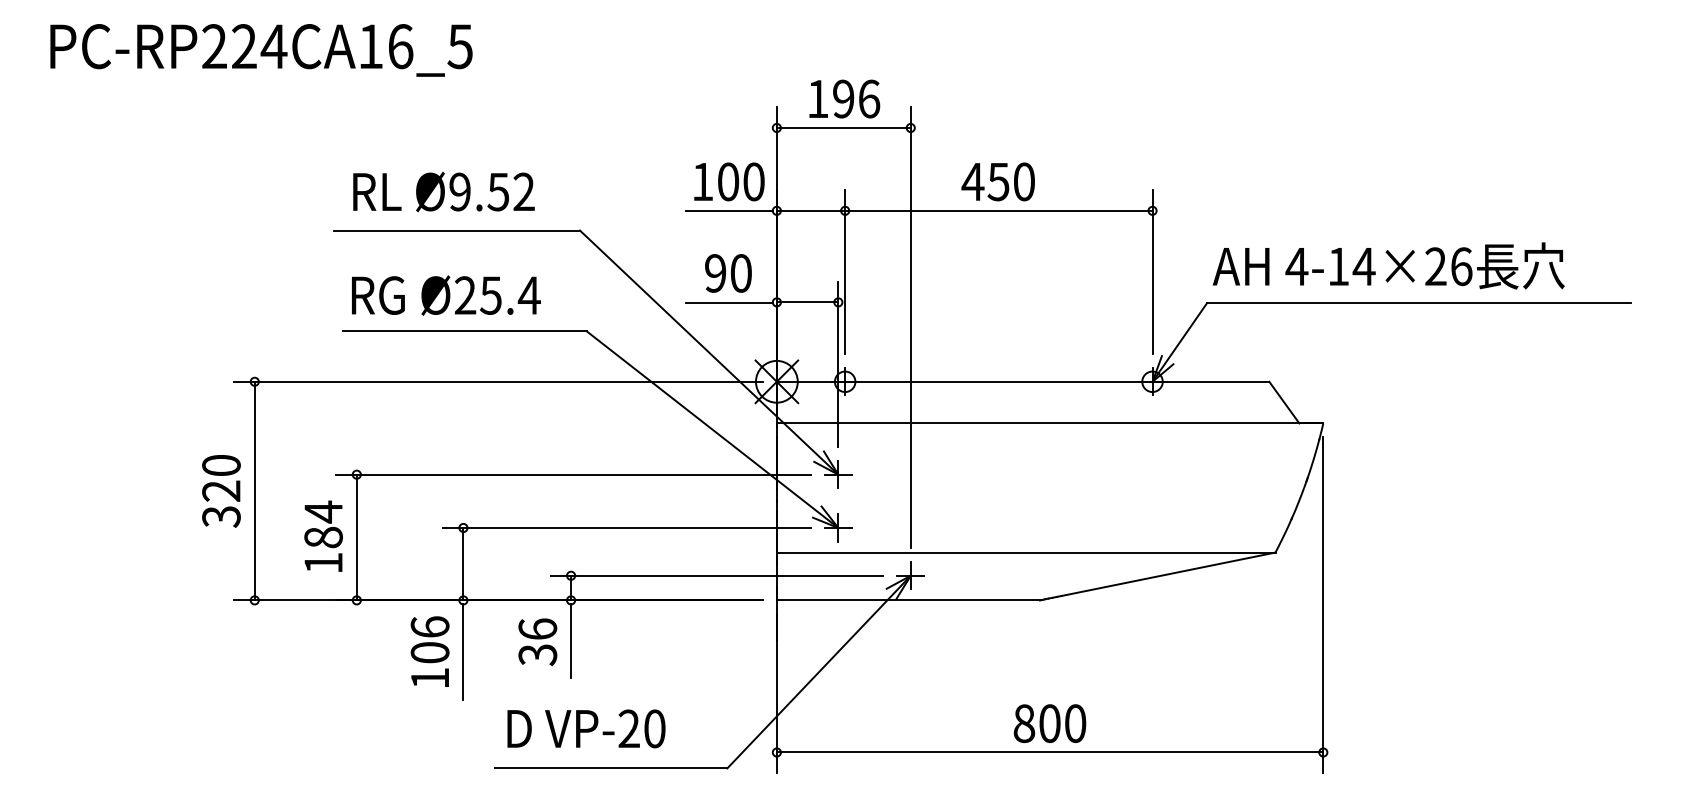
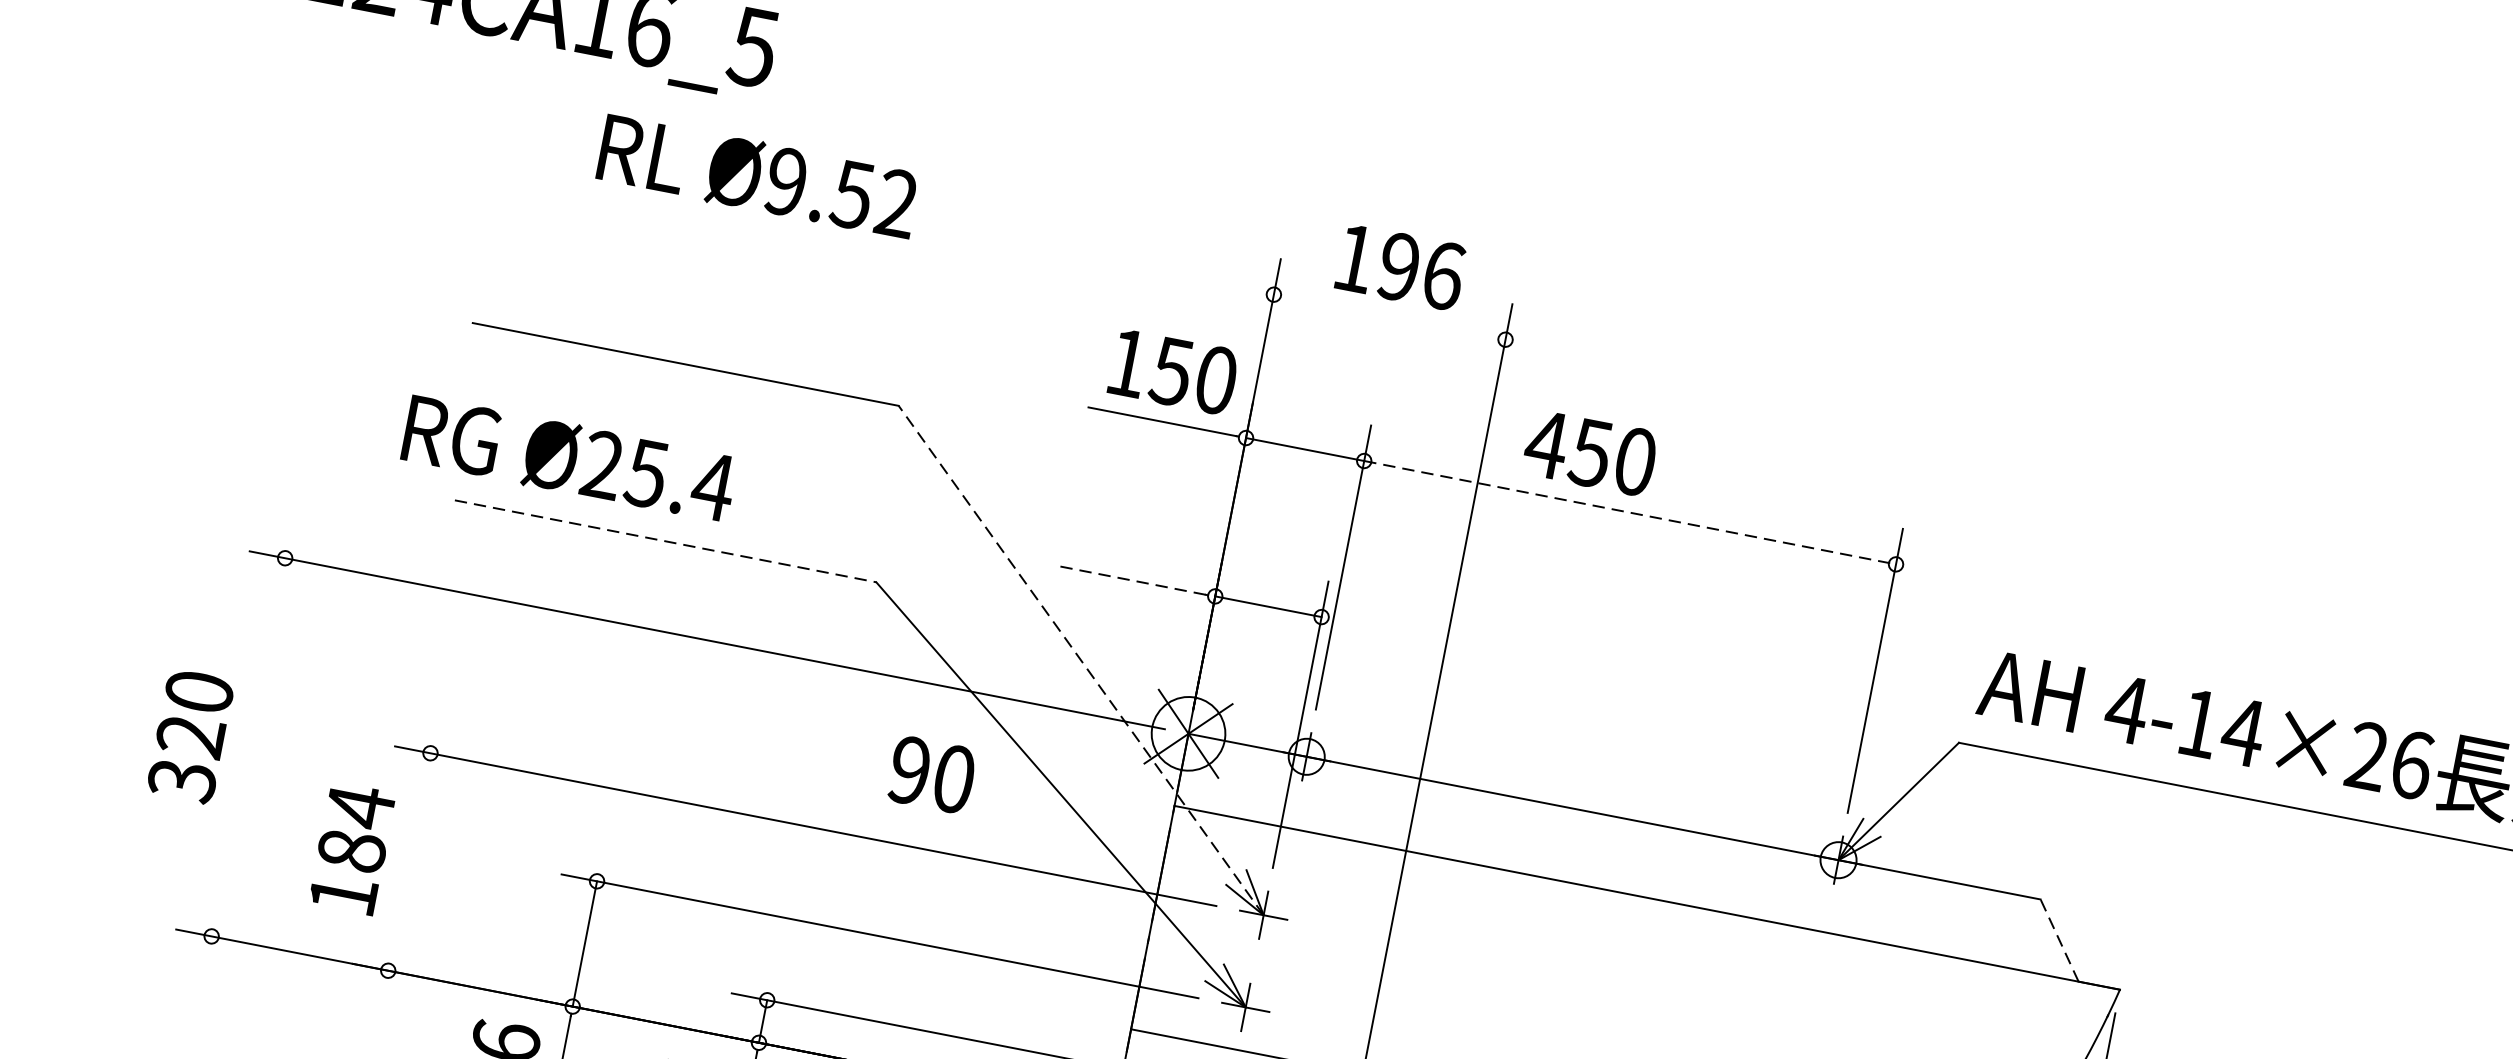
line: (843, 127) -> (1389, 316), removed
text: (728, 181) -> (1172, 370), 100 -> 150
text: (997, 181) -> (1589, 452), moved
text: (443, 191) -> (757, 175), moved
line: (998, 210) -> (1629, 511), solid -> dashed
text: (728, 273) -> (932, 775), moved
text: (446, 295) -> (569, 458), moved
line: (728, 302) -> (1131, 580), solid -> dashed
line: (464, 331) -> (664, 541), solid -> dashed
line: (709, 352) -> (1081, 660), solid -> dashed
line: (1284, 402) -> (2059, 940), solid -> dashed
line: (254, 490) -> (248, 746), removed
line: (356, 537) -> (408, 861), removed

